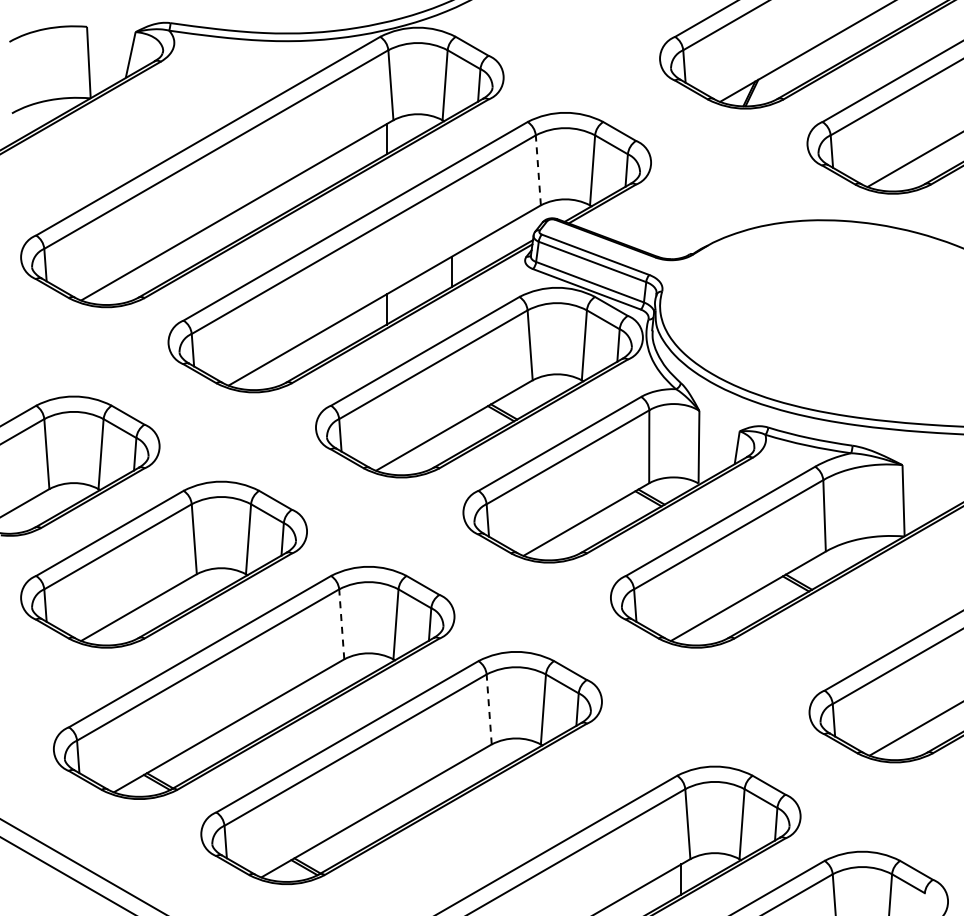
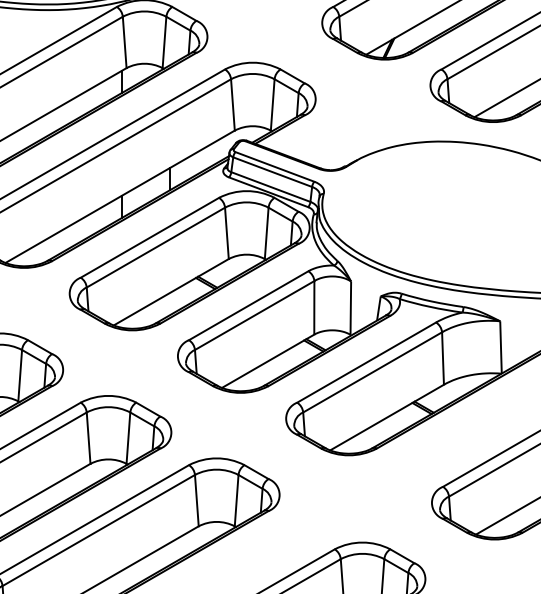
line: (538, 169) -> (233, 104), dashed -> solid
line: (341, 623) -> (88, 437), dashed -> solid
line: (489, 708) -> (197, 499), dashed -> solid

